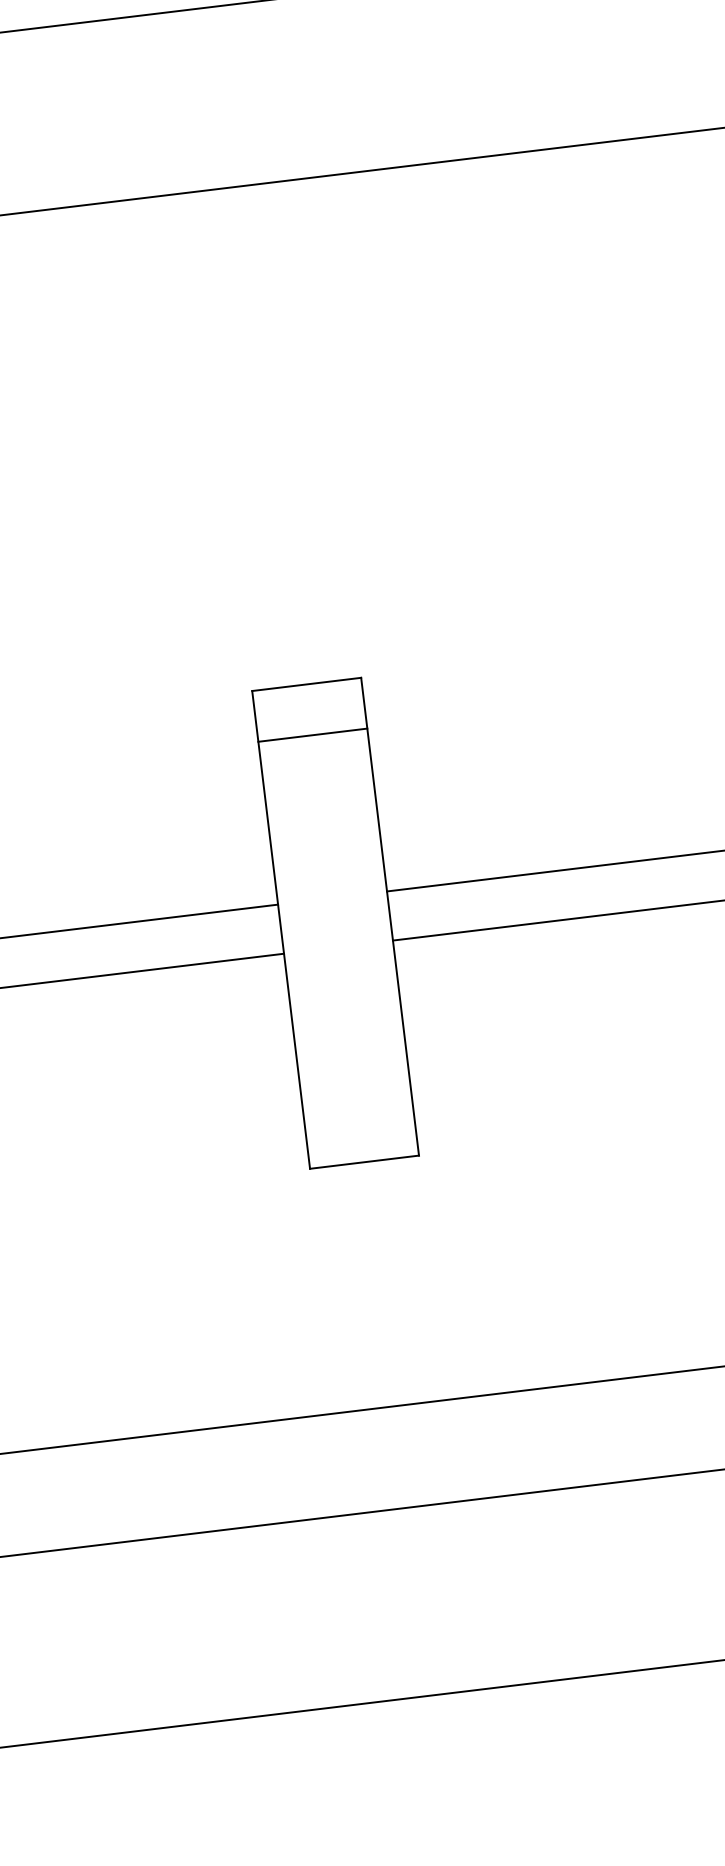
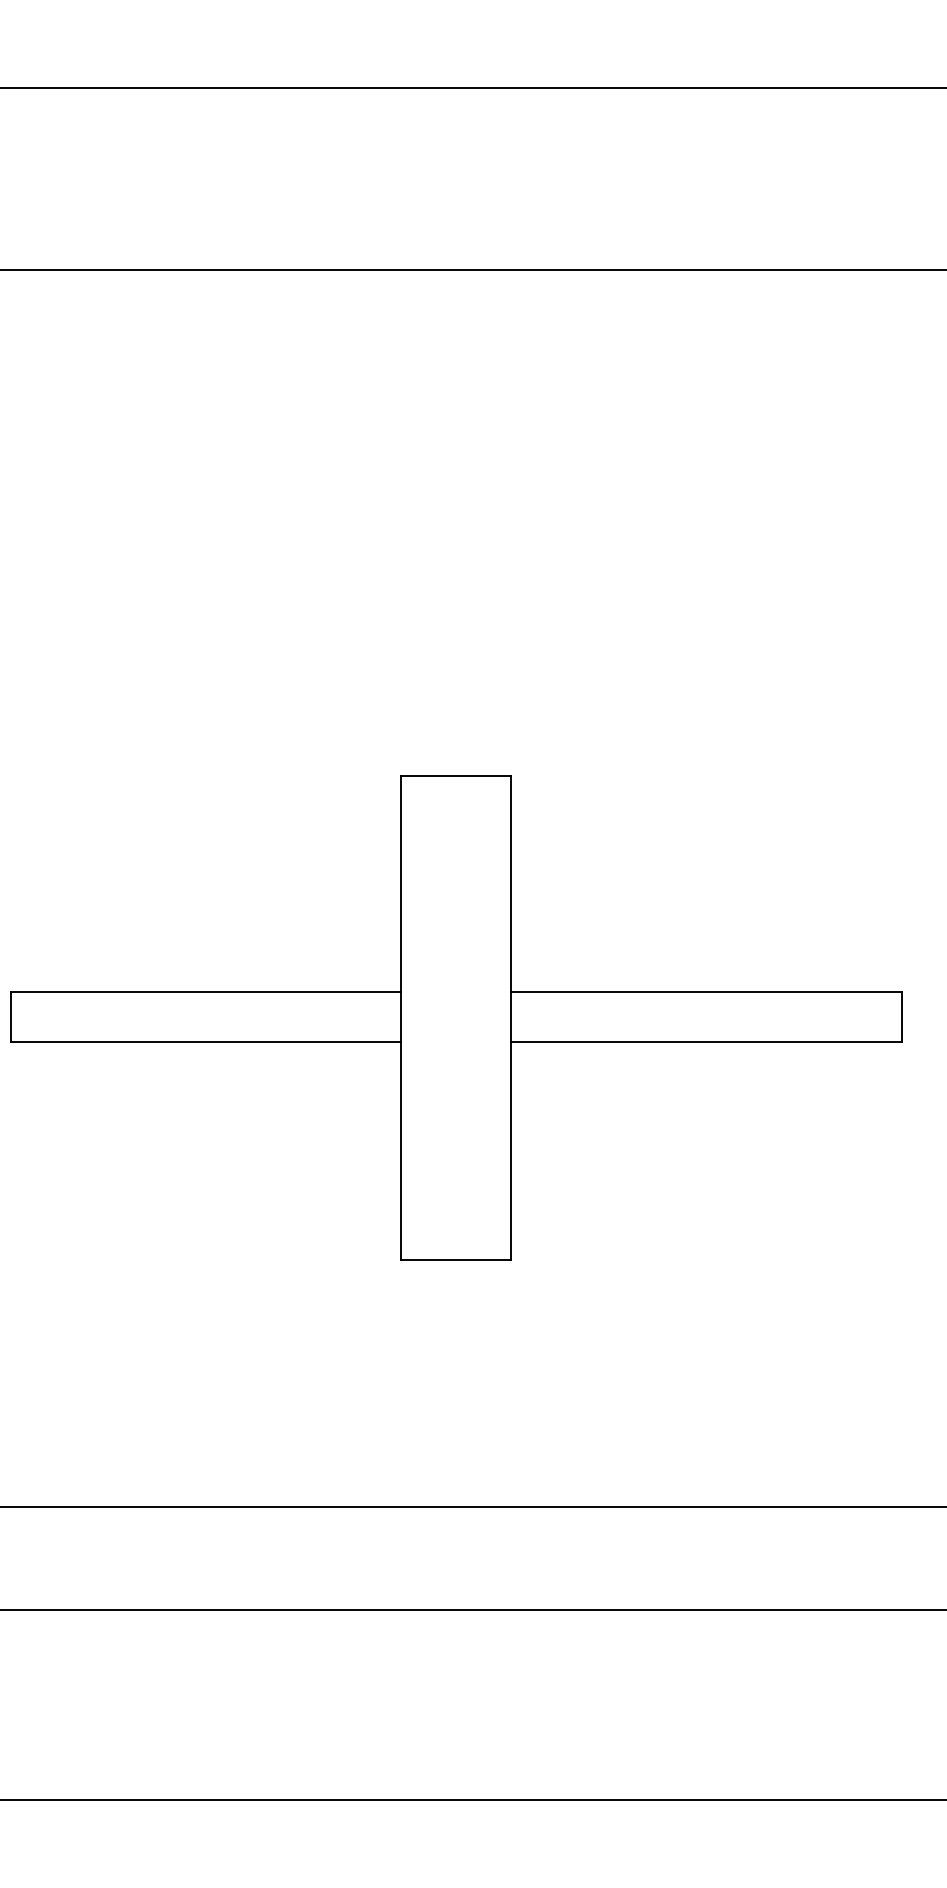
line: (312, 735) -> (455, 827), removed

